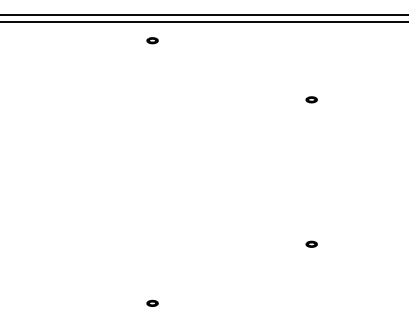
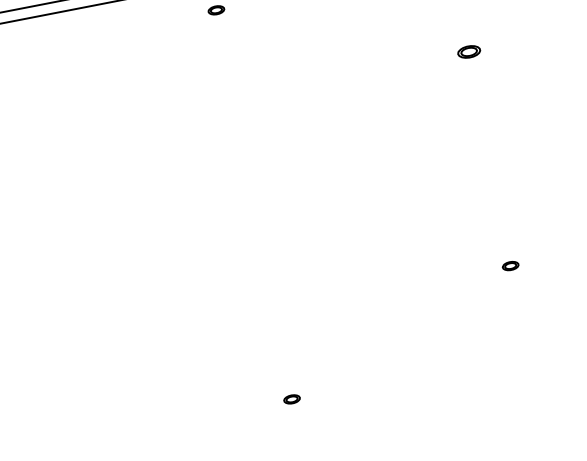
part: (311, 99) -> (468, 51), size x1.4

